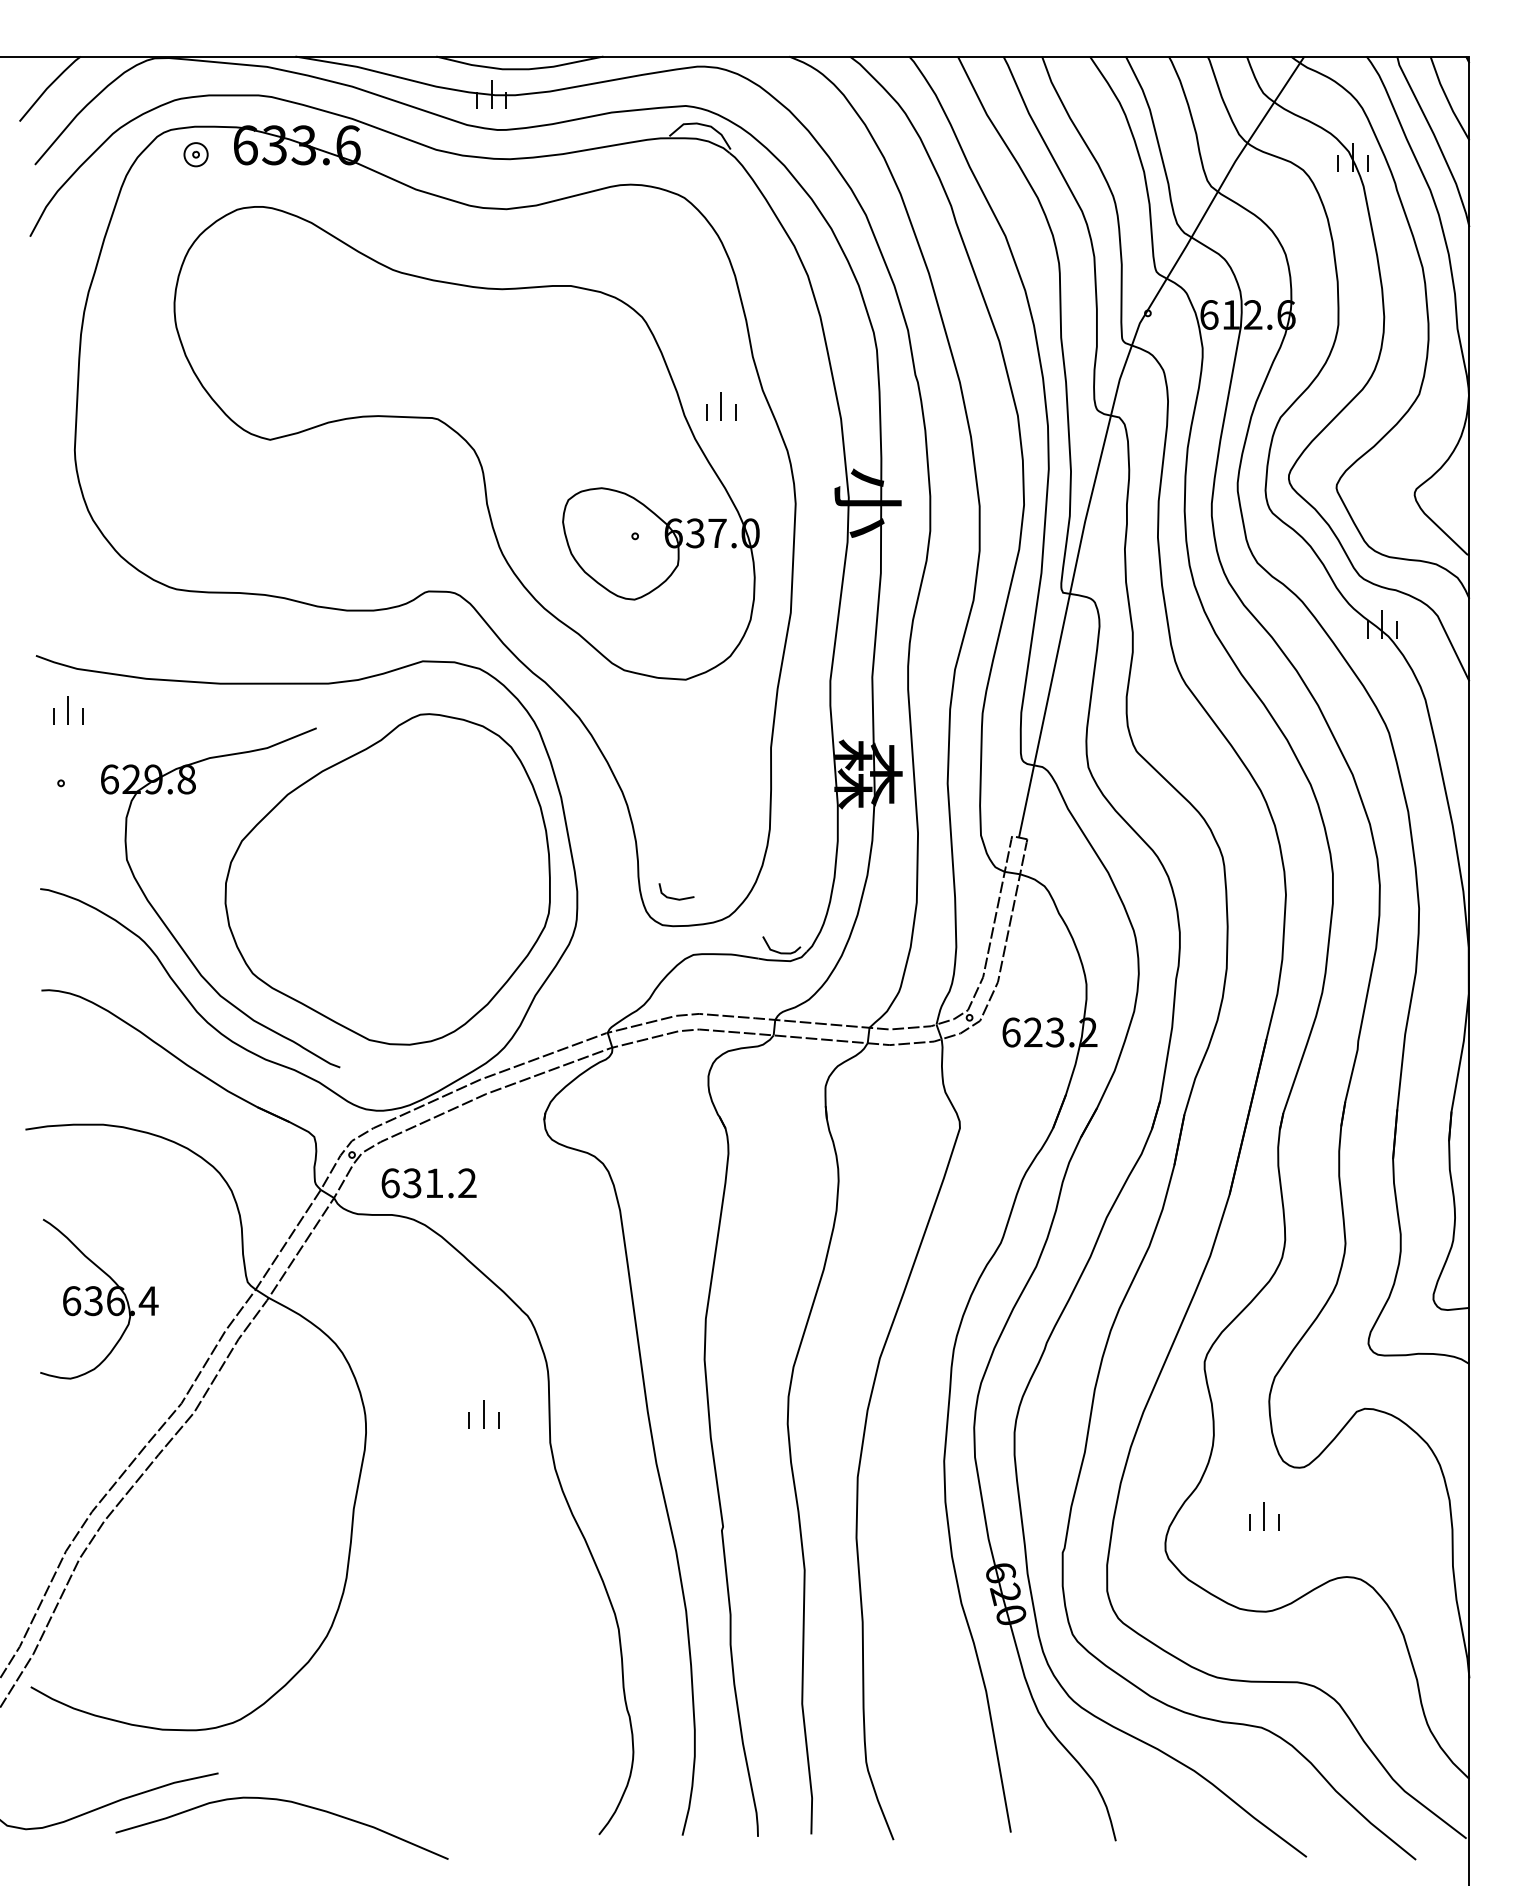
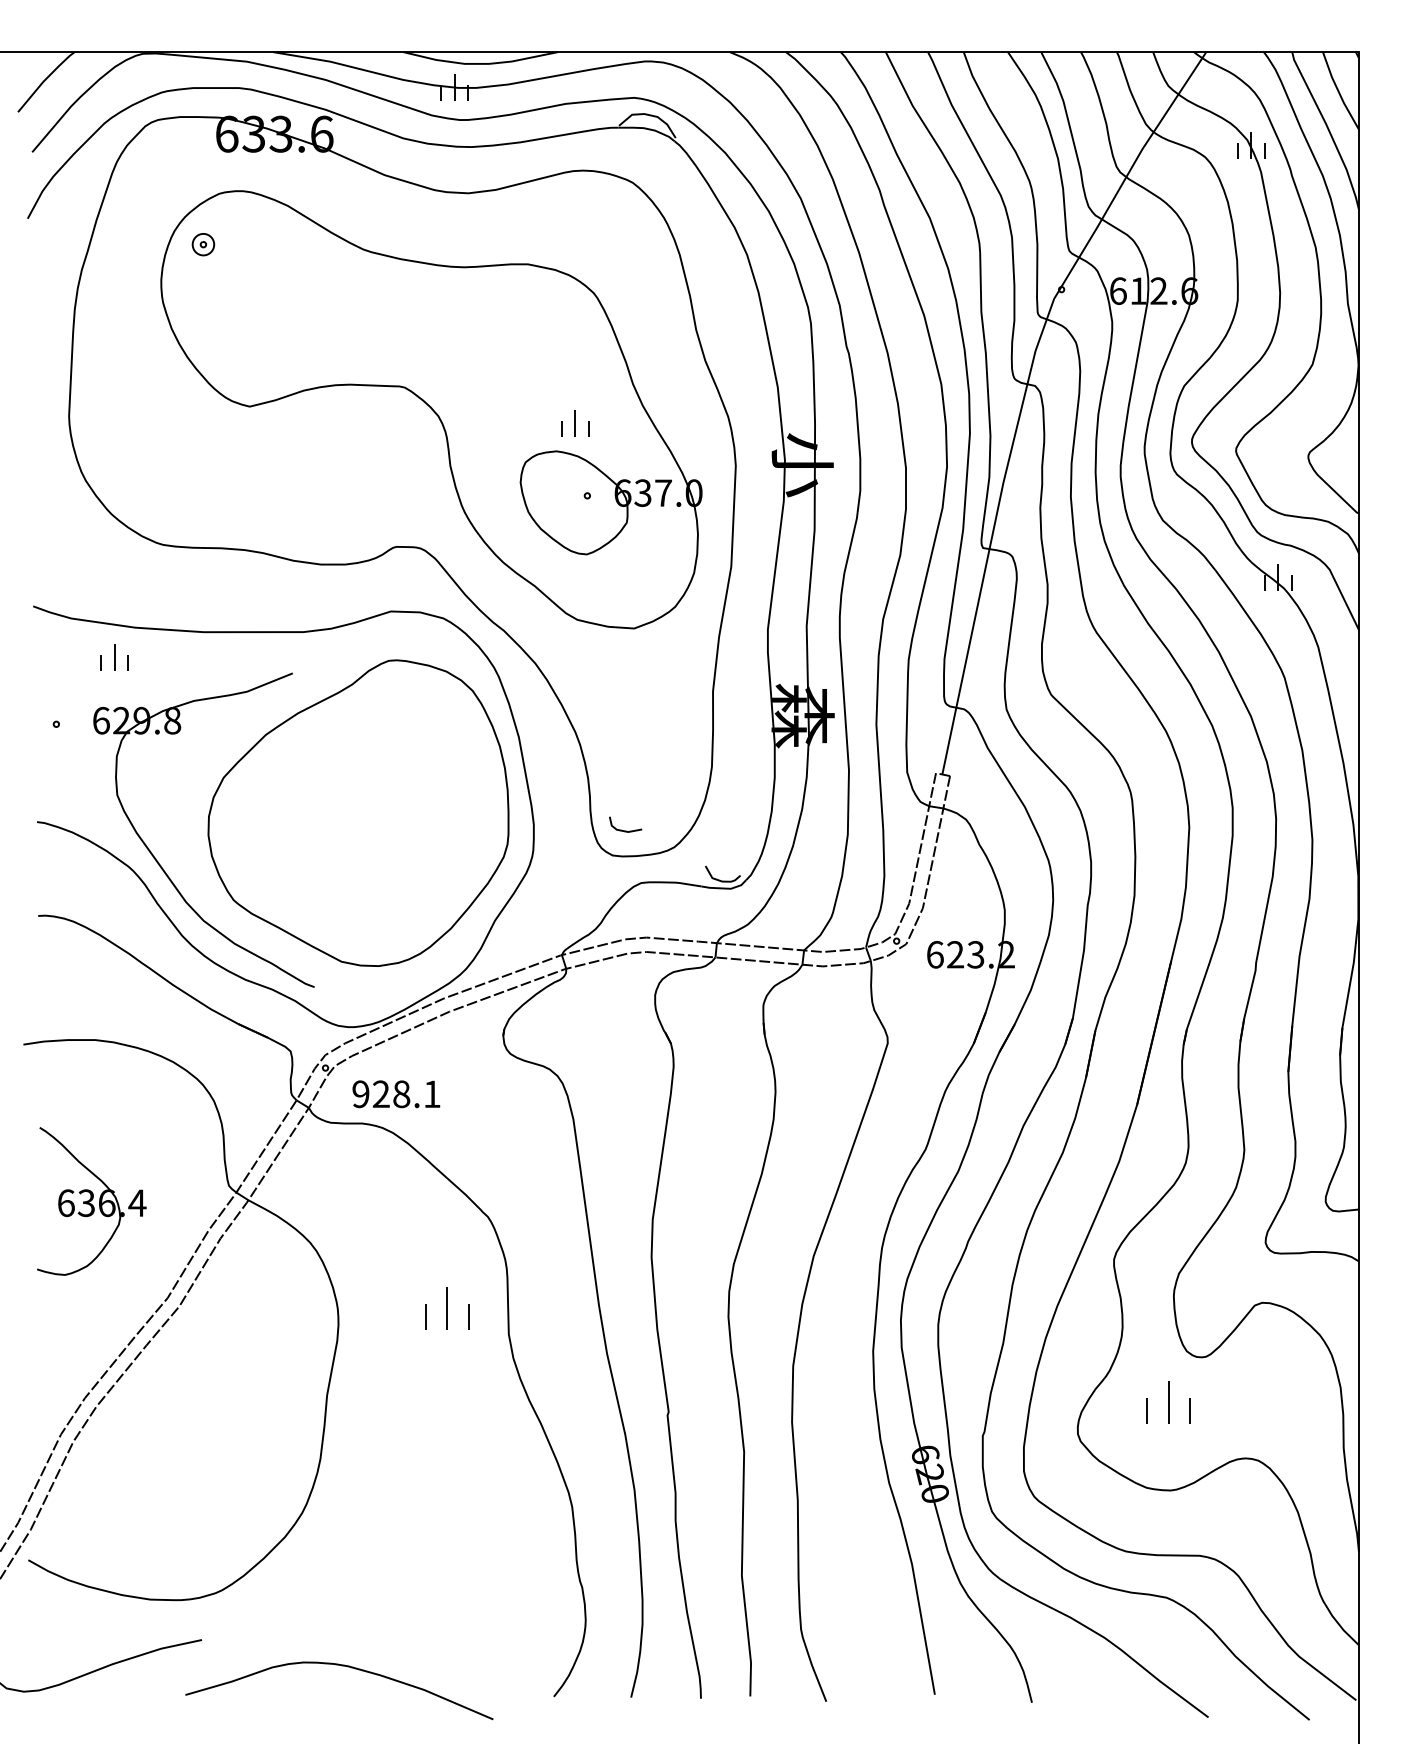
part: (195, 154) -> (202, 244), moved
part: (721, 406) -> (575, 422), moved
part: (68, 710) -> (115, 656), moved
text: (428, 1183) -> (396, 1094), 631.2 -> 928.1
part: (483, 1414) -> (447, 1308), size x1.6
part: (1264, 1516) -> (1169, 1402), size x1.6
curve: (288, 1802) -> (345, 1666), moved

